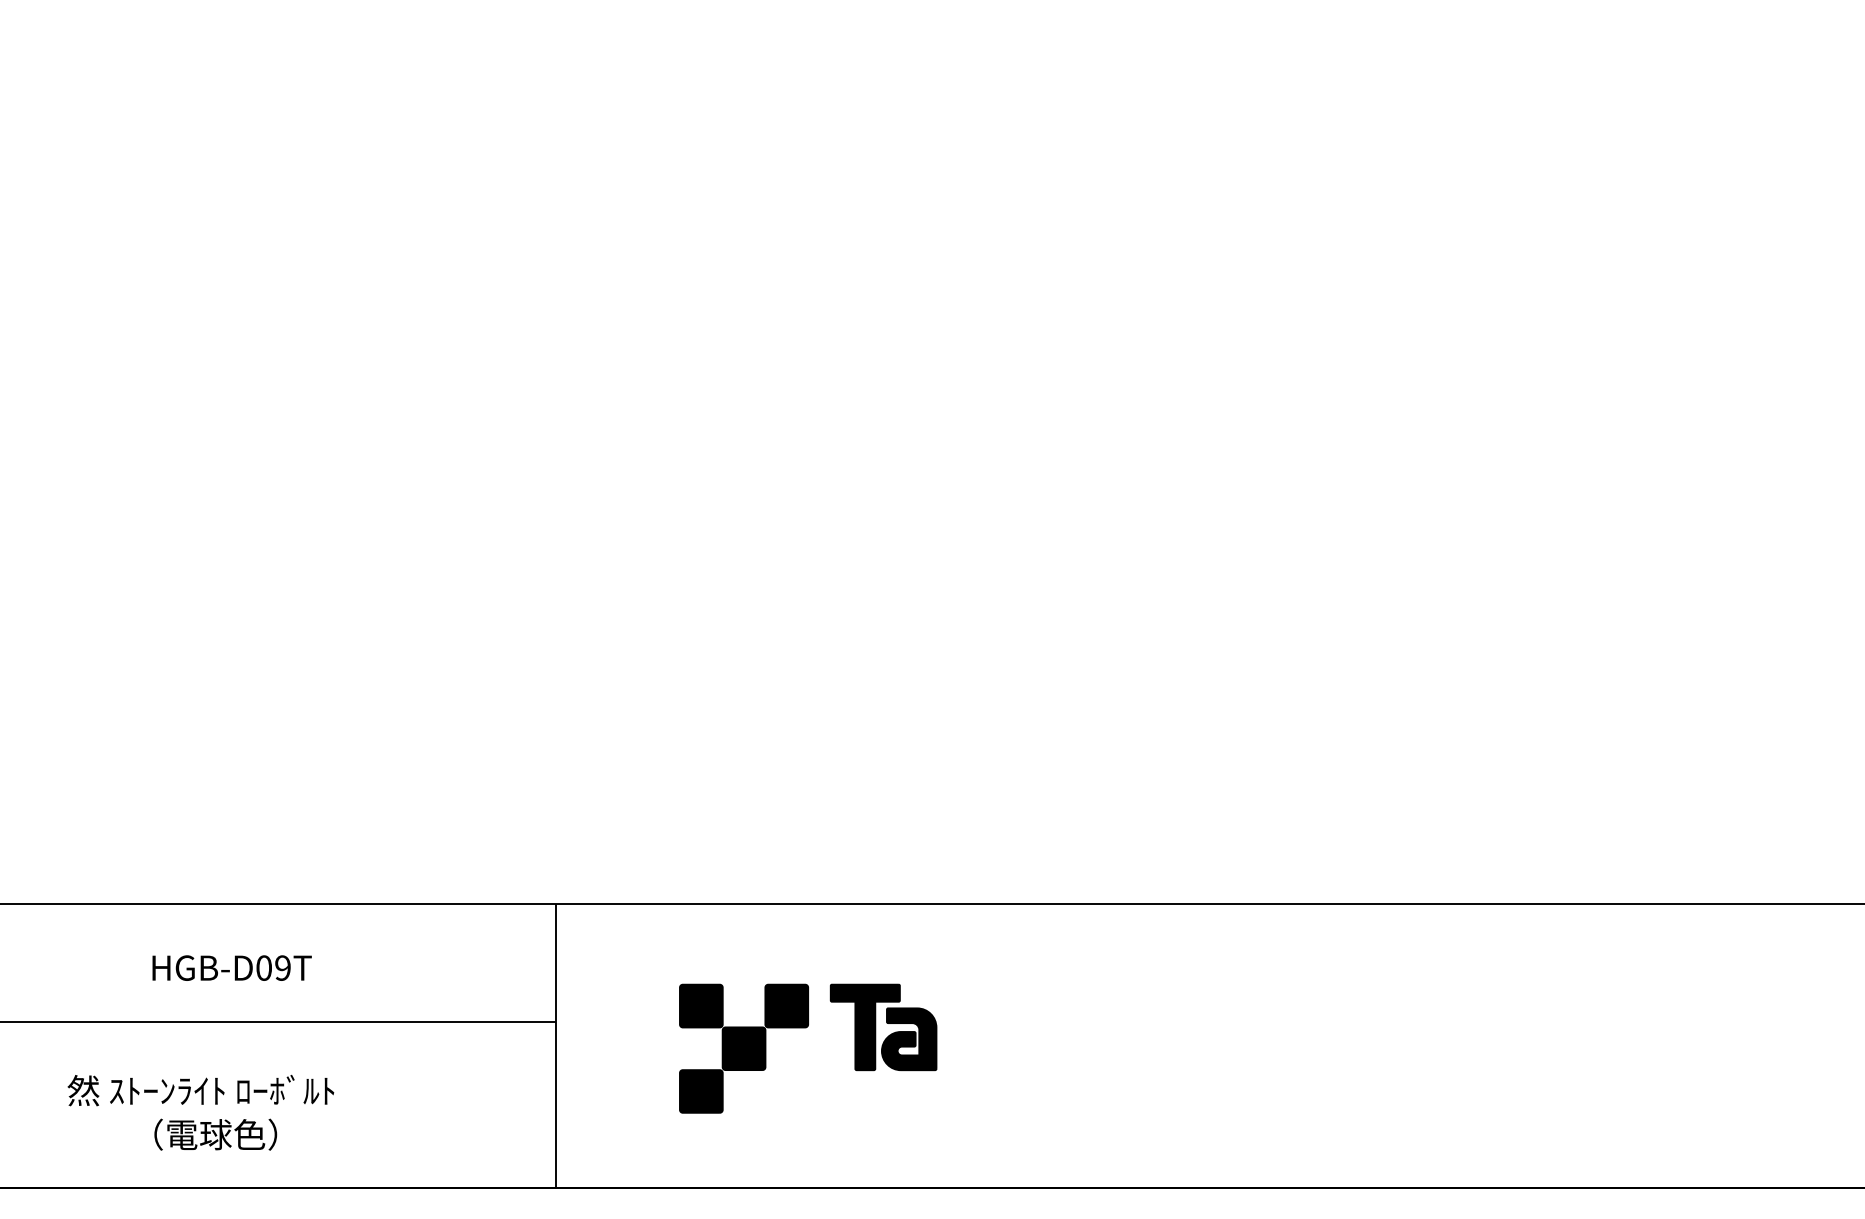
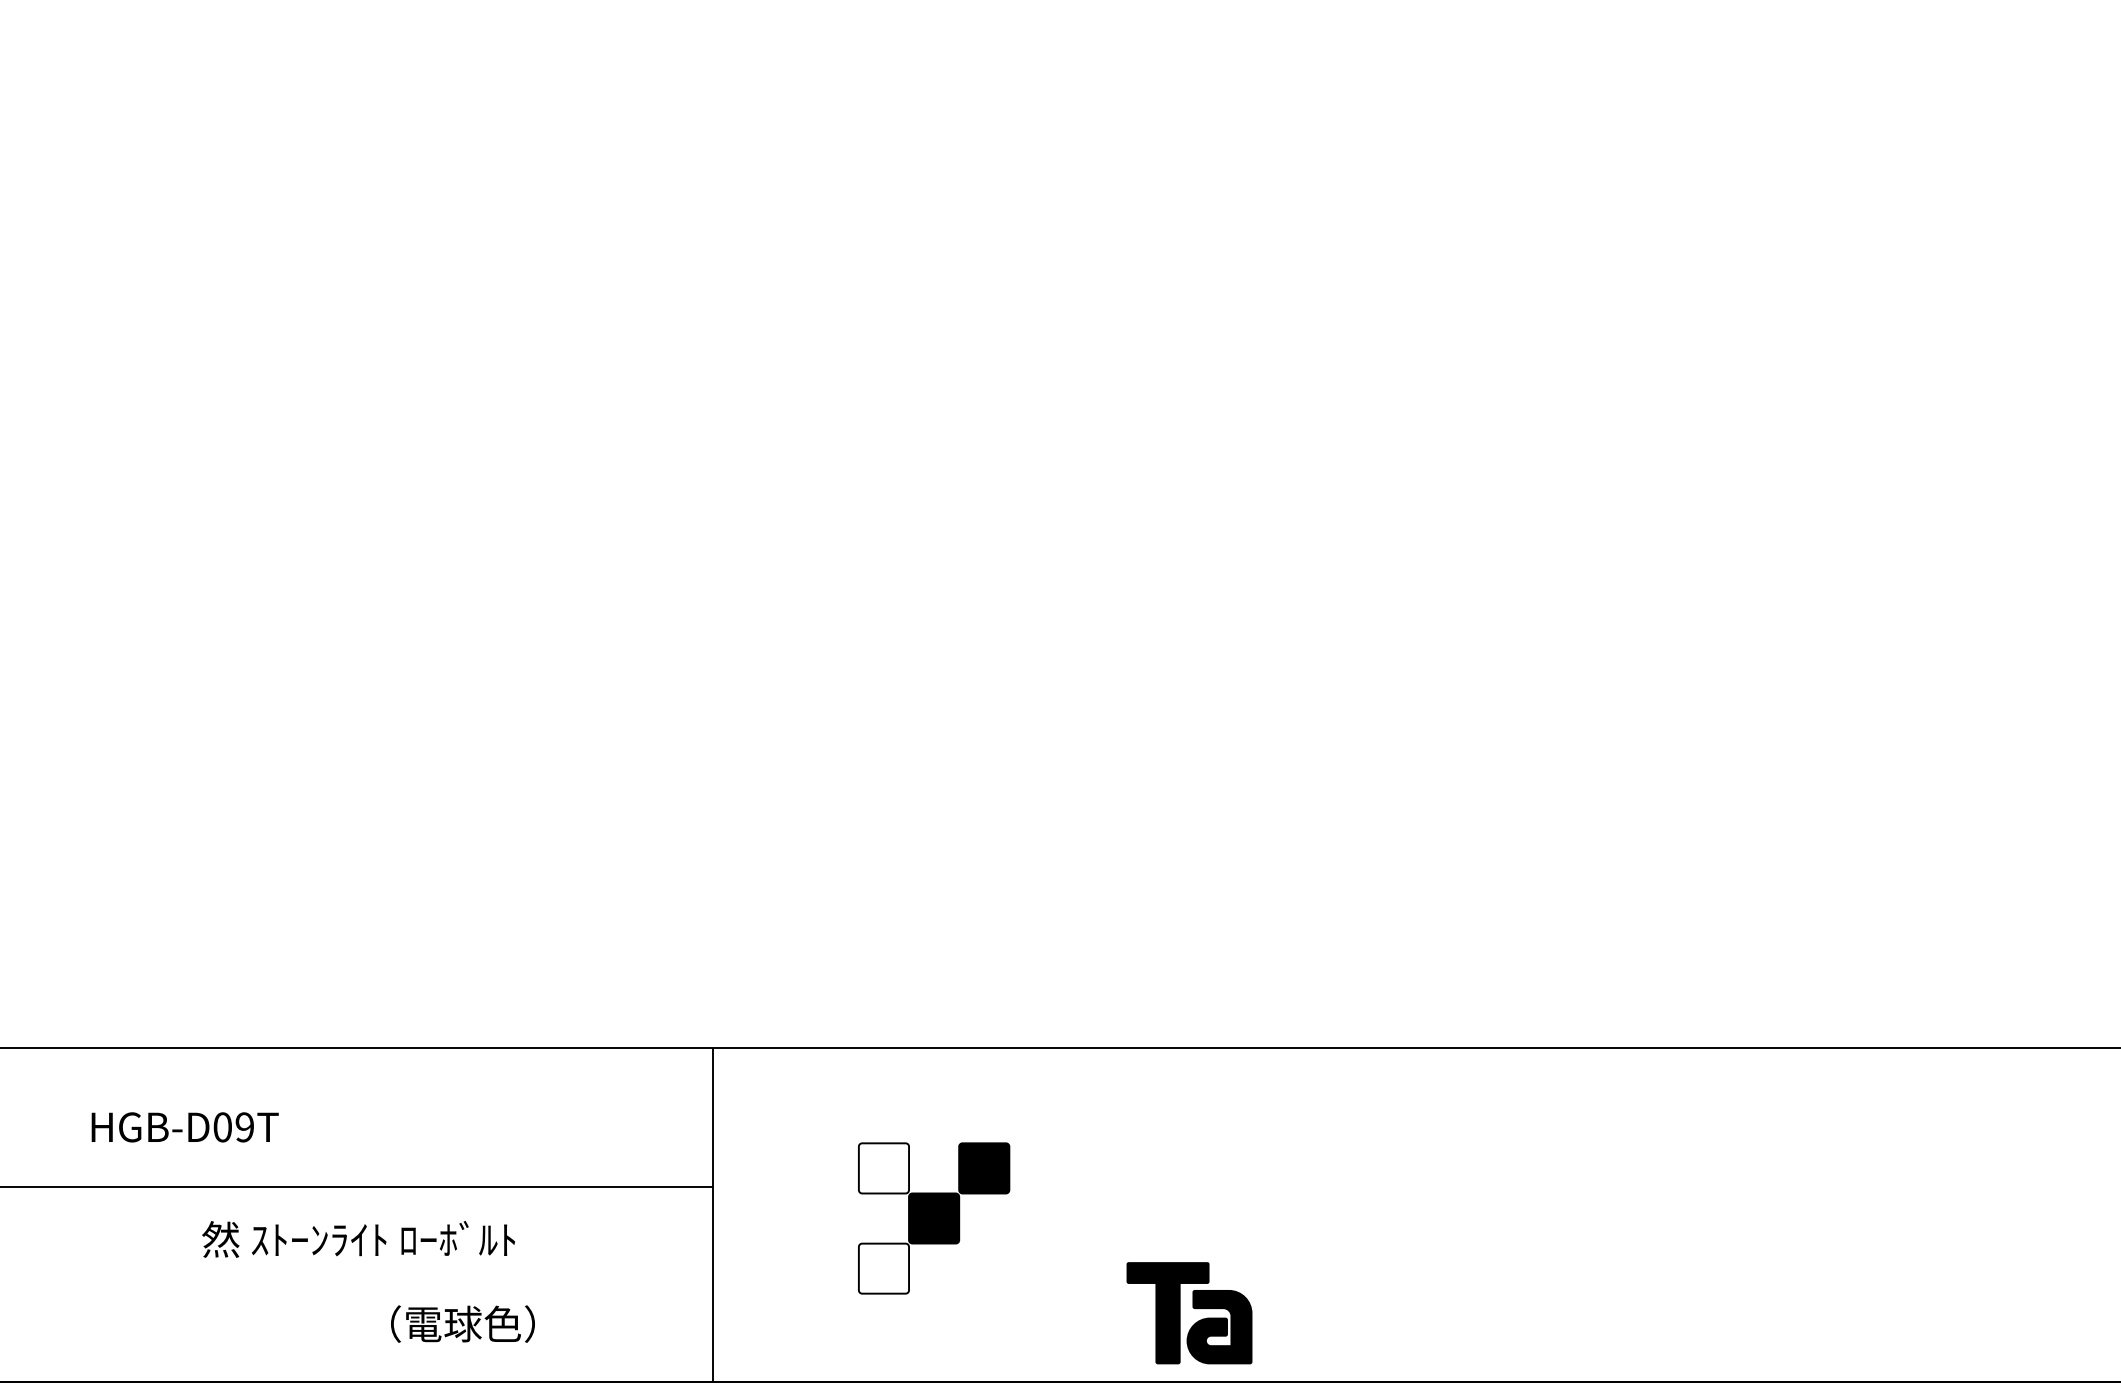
text: (231, 967) -> (184, 1126), moved
fill: (700, 1005) -> (882, 1167), removed
part: (883, 1027) -> (1189, 1313), moved
text: (200, 1090) -> (358, 1239), moved
fill: (700, 1091) -> (882, 1268), removed
text: (215, 1134) -> (462, 1323), moved

